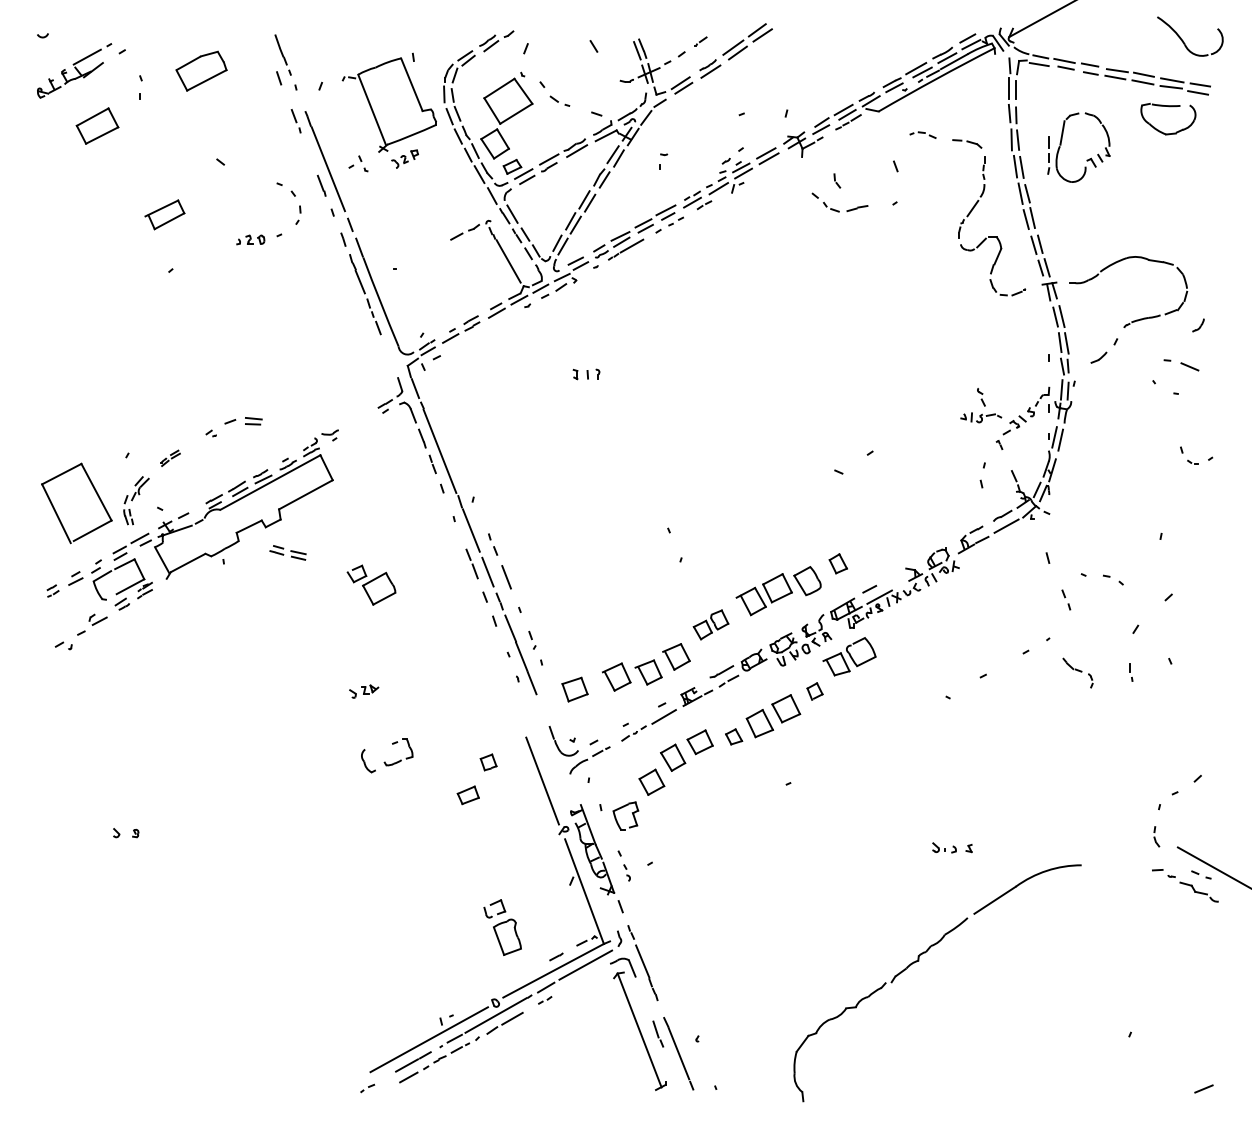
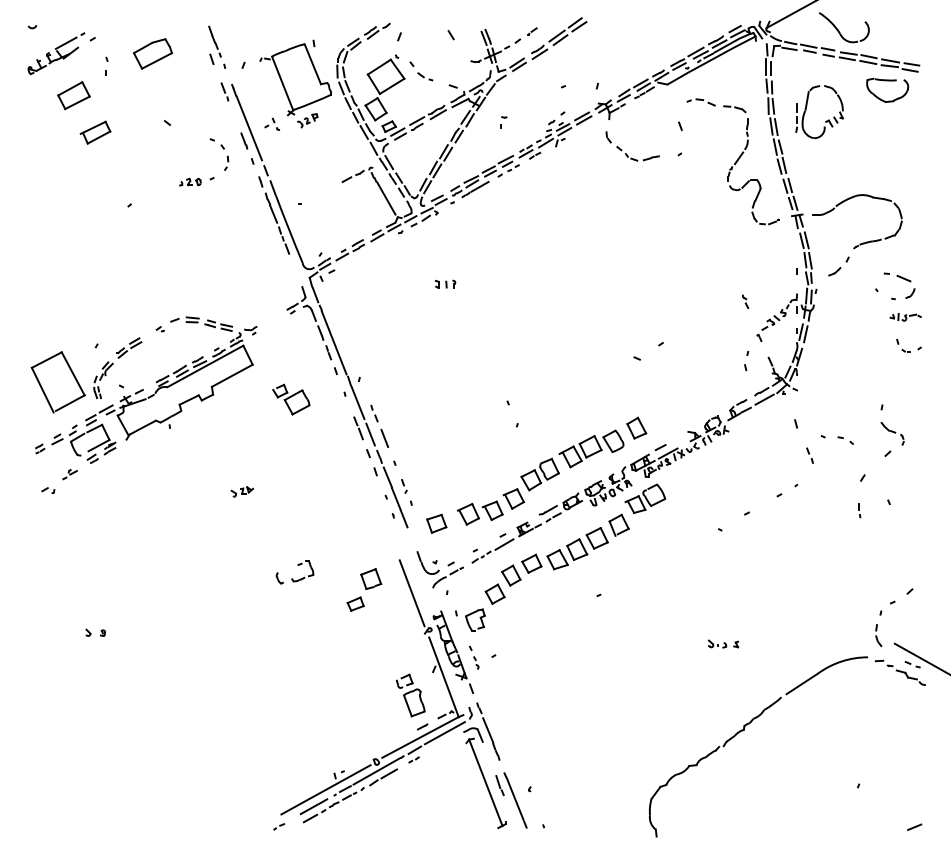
part: (1183, 40) -> (839, 30), moved
part: (922, 135) -> (700, 102), size x1.43
part: (837, 180) -> (608, 136), moved
part: (164, 214) -> (95, 132), moved
part: (1198, 325) -> (910, 293), moved
part: (981, 417) -> (905, 317), moved
part: (170, 458) -> (129, 348), size x1.67
part: (287, 552) -> (218, 325), moved
part: (838, 563) -> (636, 428), size x1.43
part: (371, 584) -> (291, 399), moved
part: (92, 624) -> (70, 474), size x0.62
part: (710, 624) -> (539, 474), size x1.43
part: (1077, 672) -> (892, 433), moved
part: (364, 691) -> (242, 491), moved
part: (814, 691) -> (618, 525), size x1.67
part: (733, 736) -> (557, 559), size x1.67
part: (368, 761) -> (279, 578), size x0.62
part: (488, 762) -> (371, 579), size x1.67
part: (1156, 836) -> (878, 635), size x1.43
part: (502, 927) -> (410, 695), moved
part: (919, 961) -> (744, 730), moved

